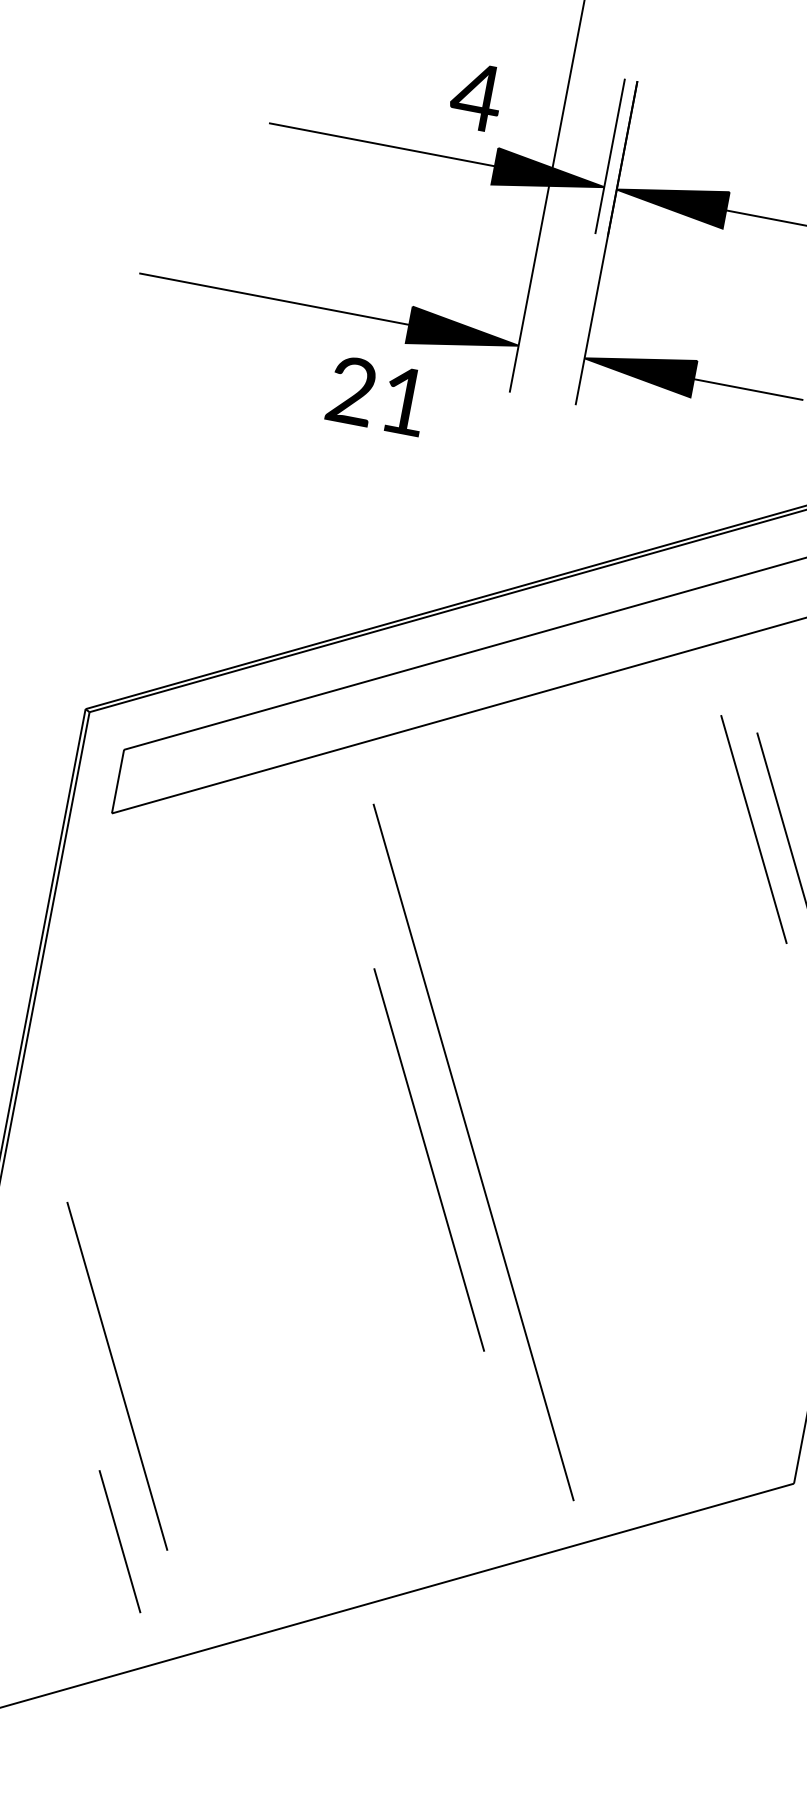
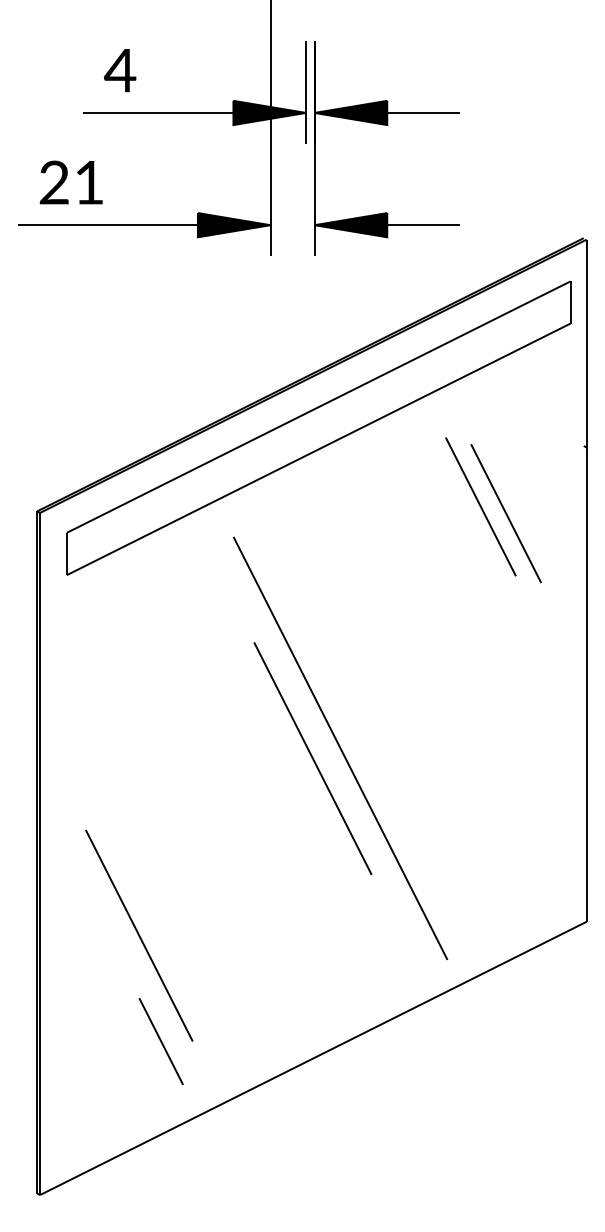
text: (477, 96) -> (120, 70), moved
text: (376, 395) -> (70, 182), moved

